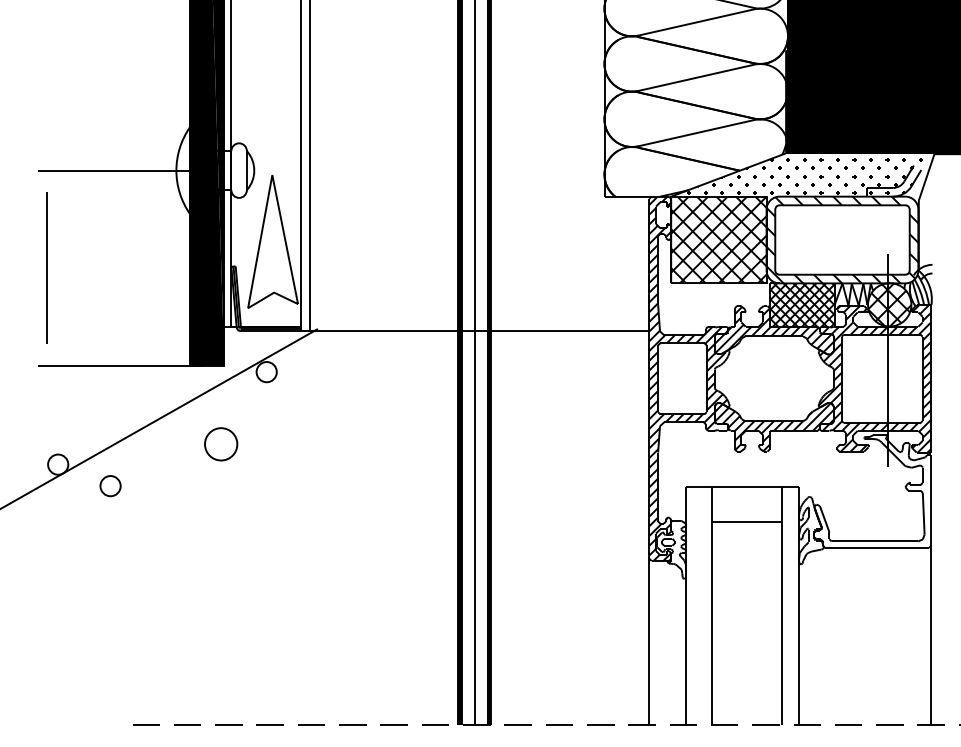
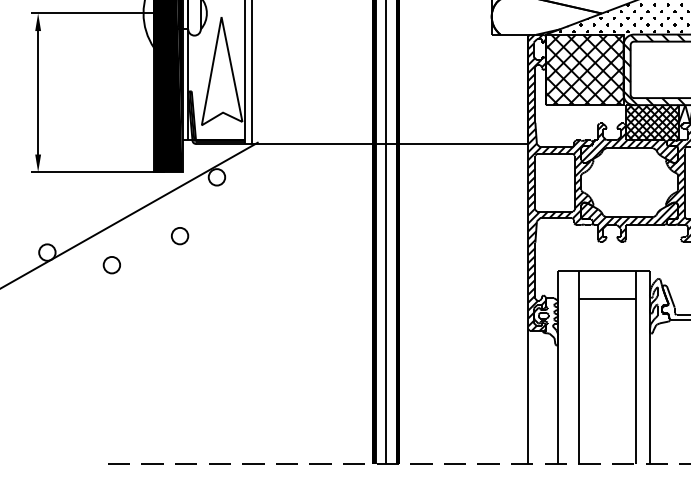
fill: (46, 181) -> (37, 22), added
fill: (46, 354) -> (37, 162), added
circle: (221, 444) -> (180, 236), size x0.62
circle: (110, 486) -> (111, 265), moved

